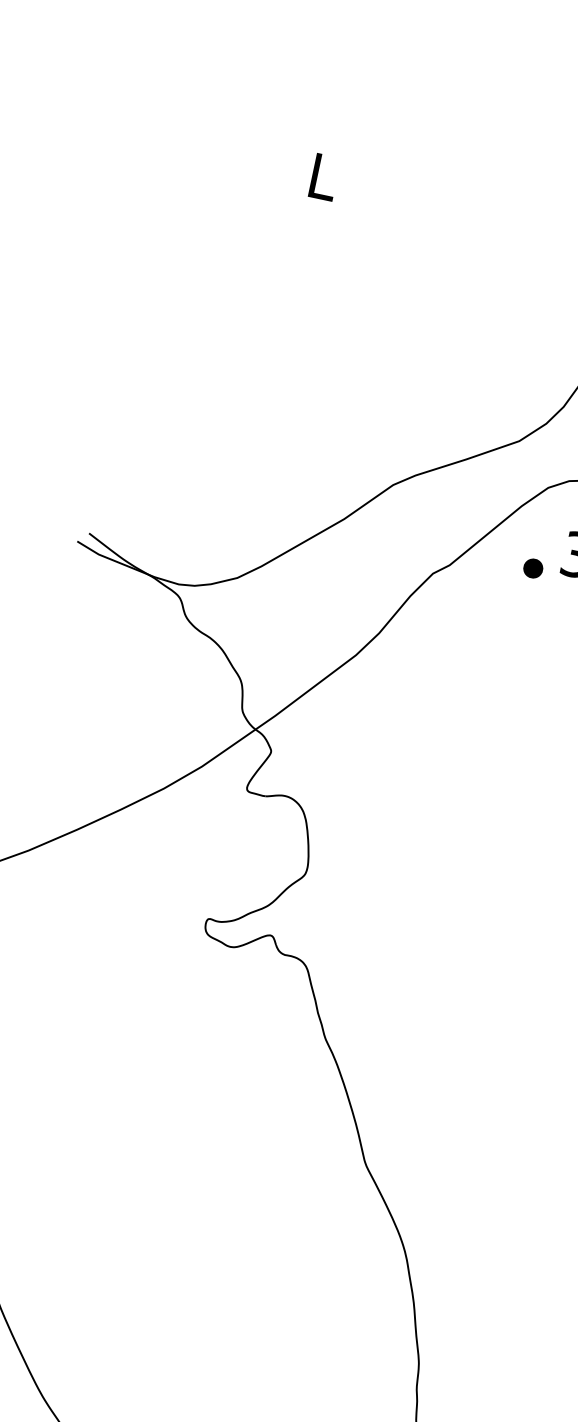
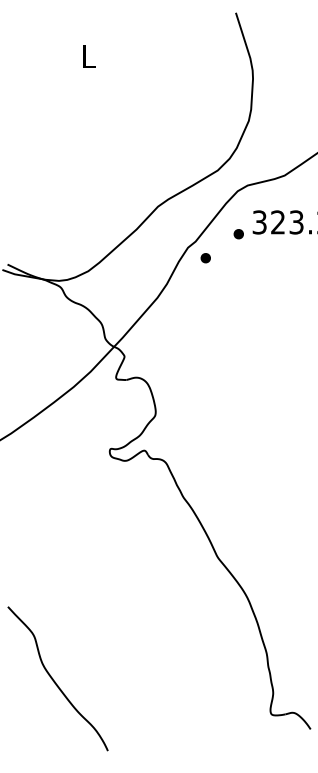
part: (461, 600) -> (205, 258), added

